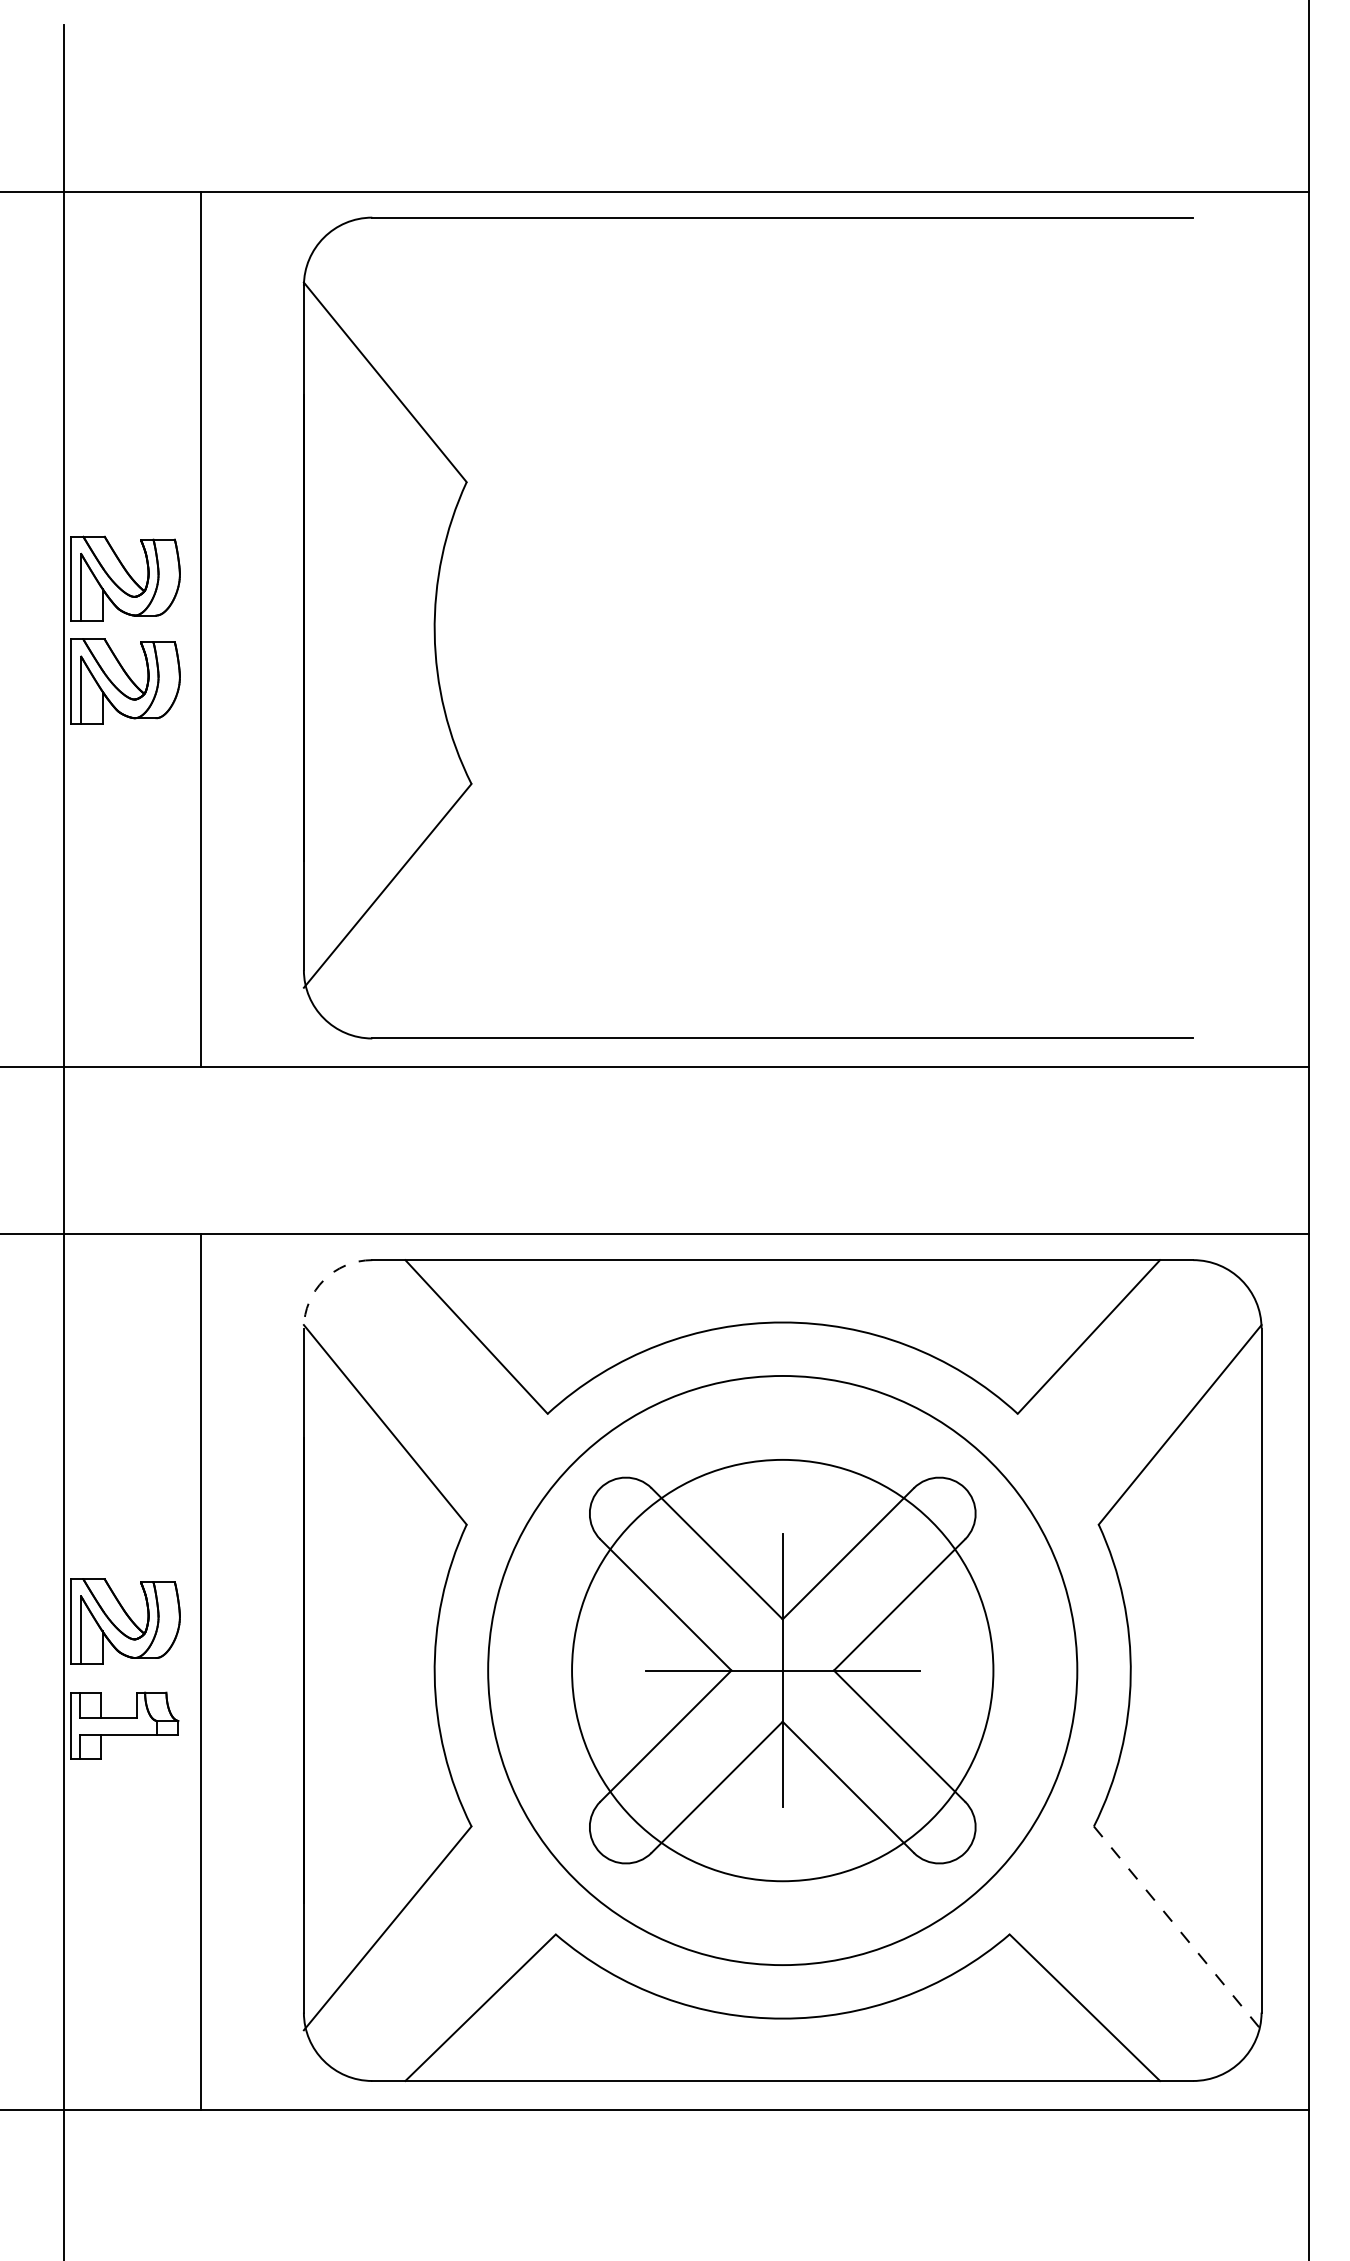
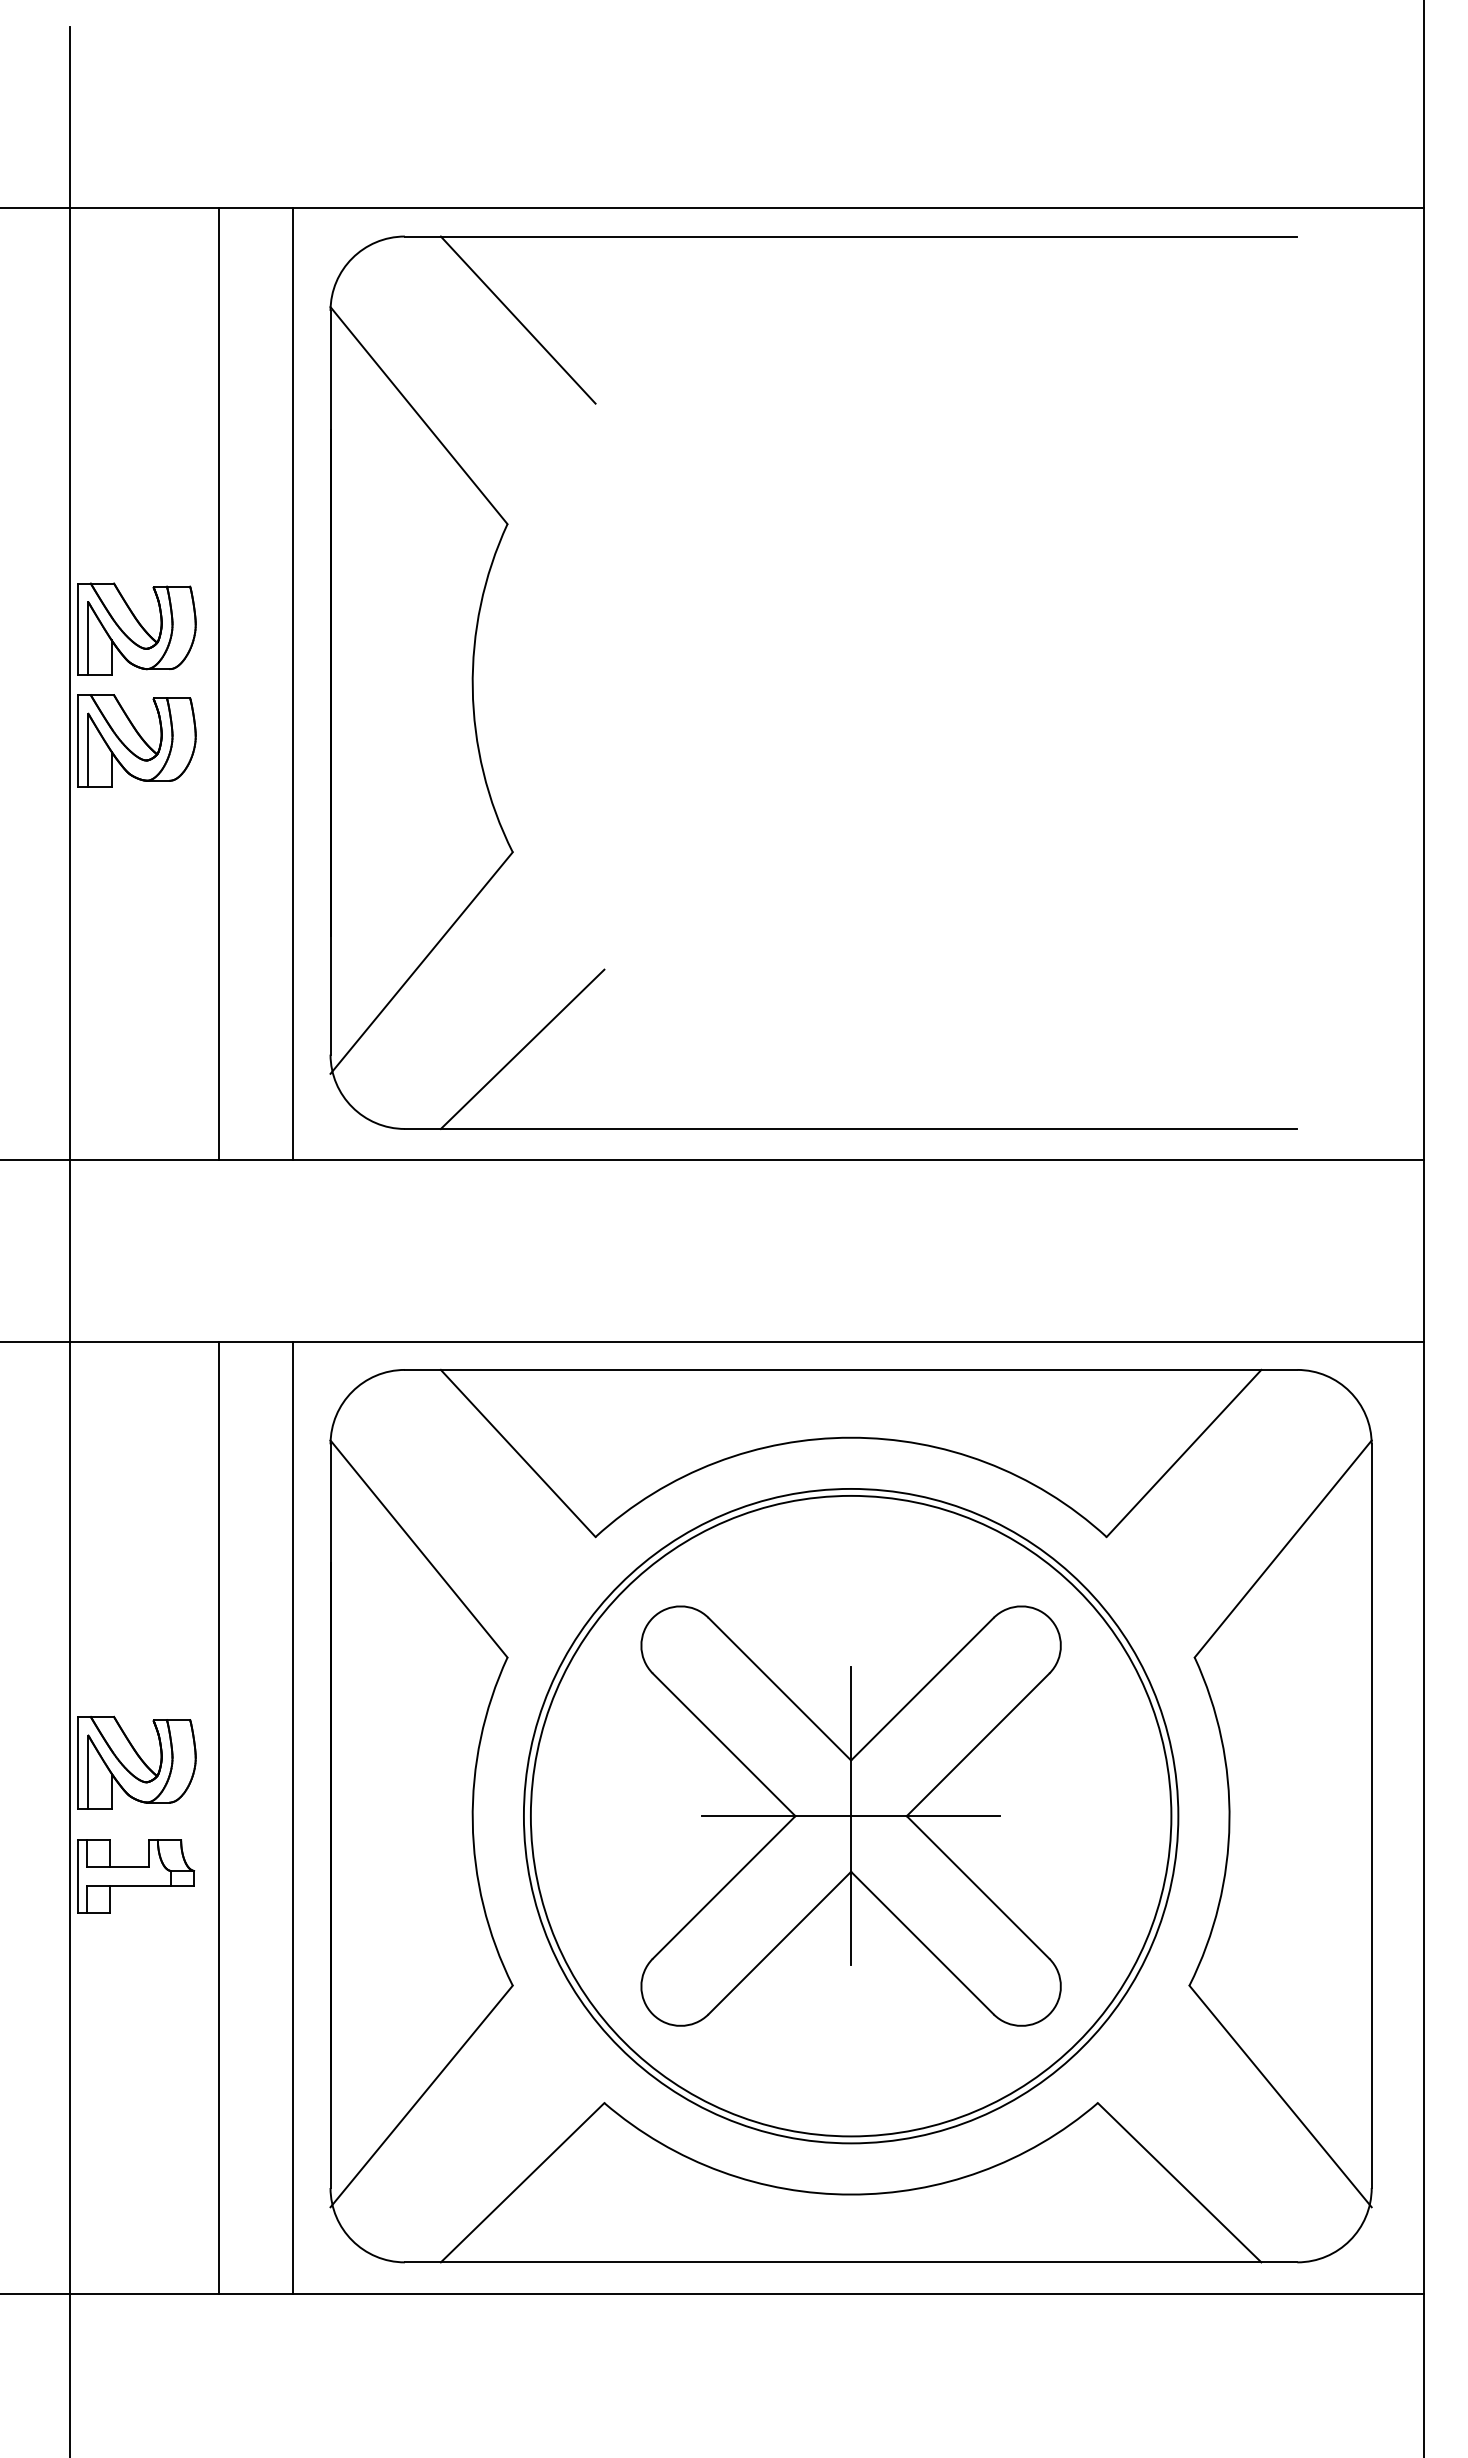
line: (476, 294) -> (518, 320), added
line: (269, 629) -> (293, 684), added
line: (480, 964) -> (522, 1048), added
arc: (323, 1280) -> (351, 1392), dashed -> solid
circle: (782, 1670) -> (850, 1816), size x1.43
line: (269, 1671) -> (293, 1817), added
line: (1177, 1928) -> (1280, 2096), dashed -> solid

